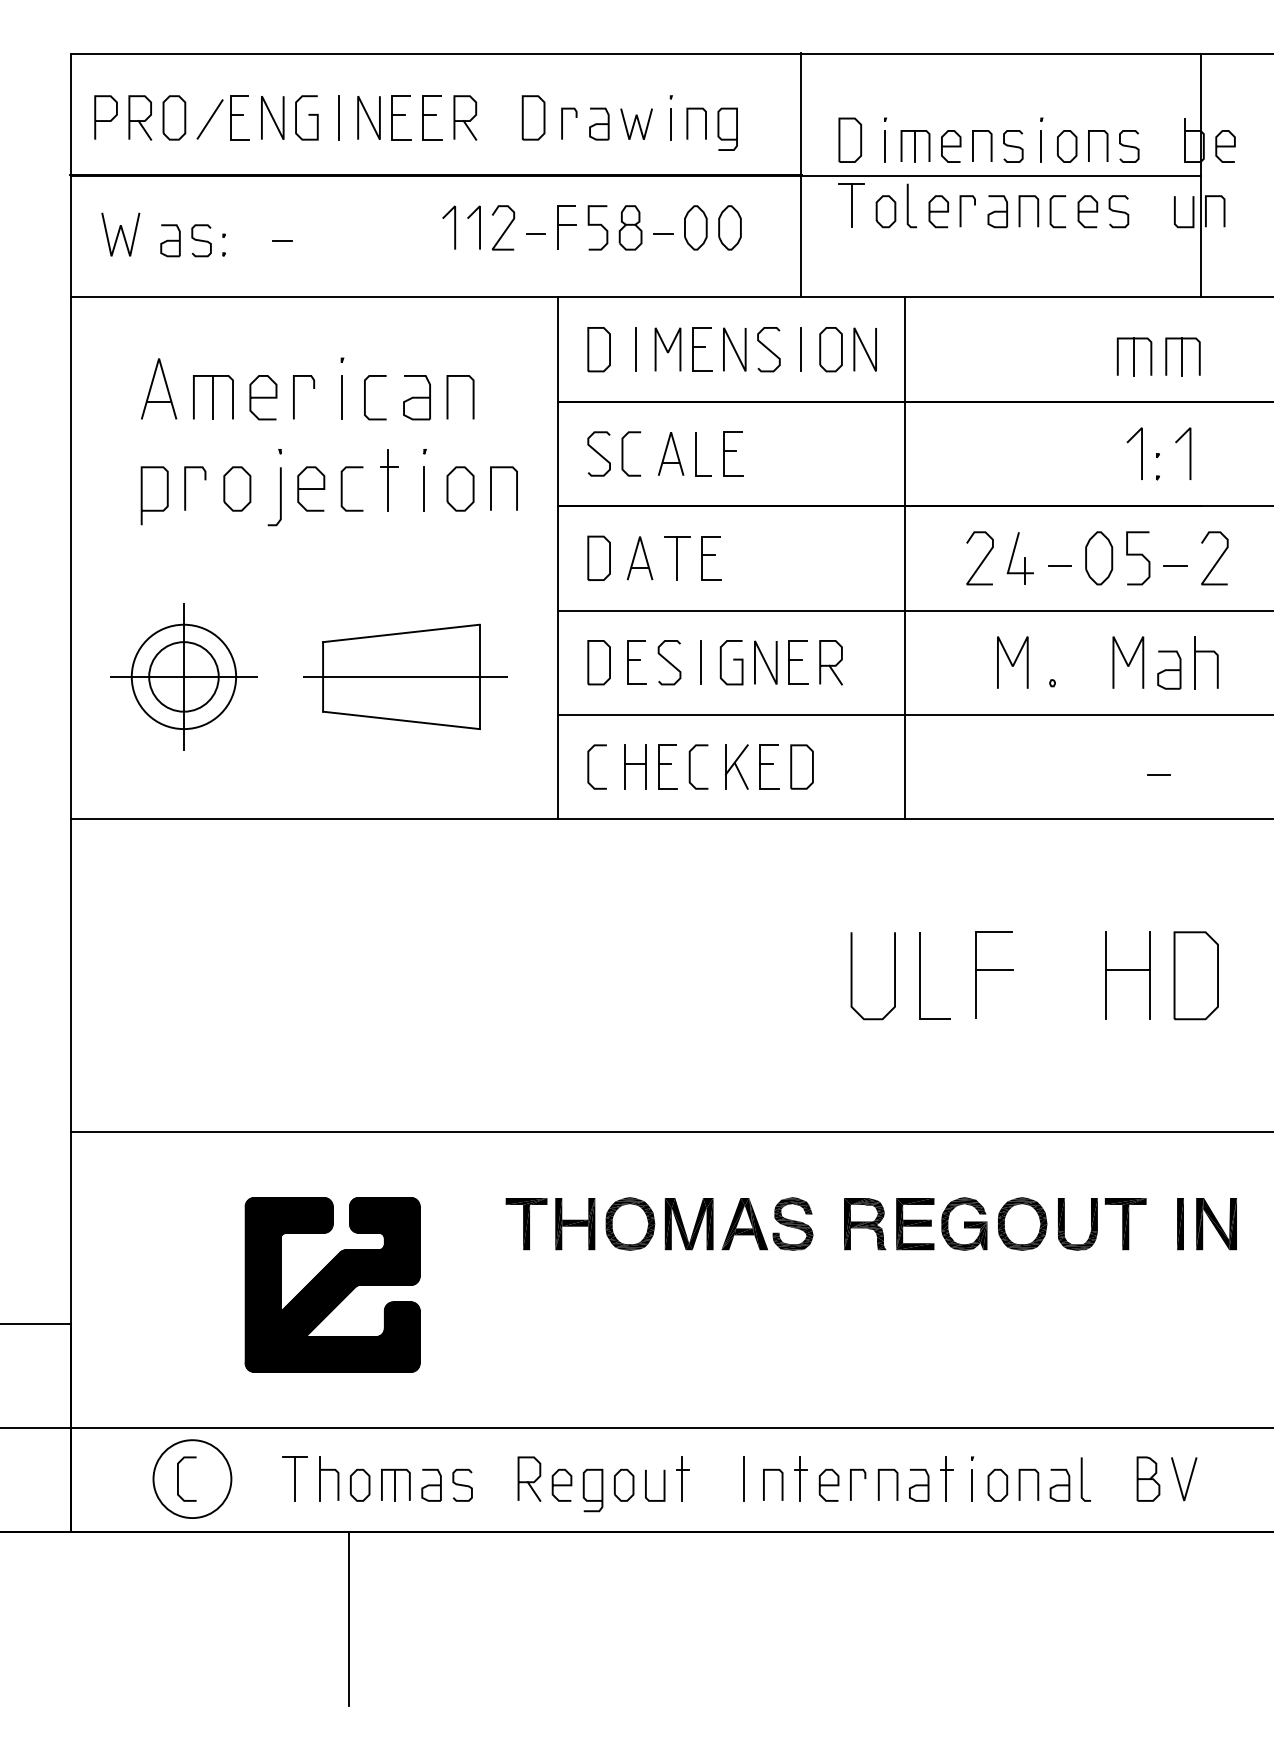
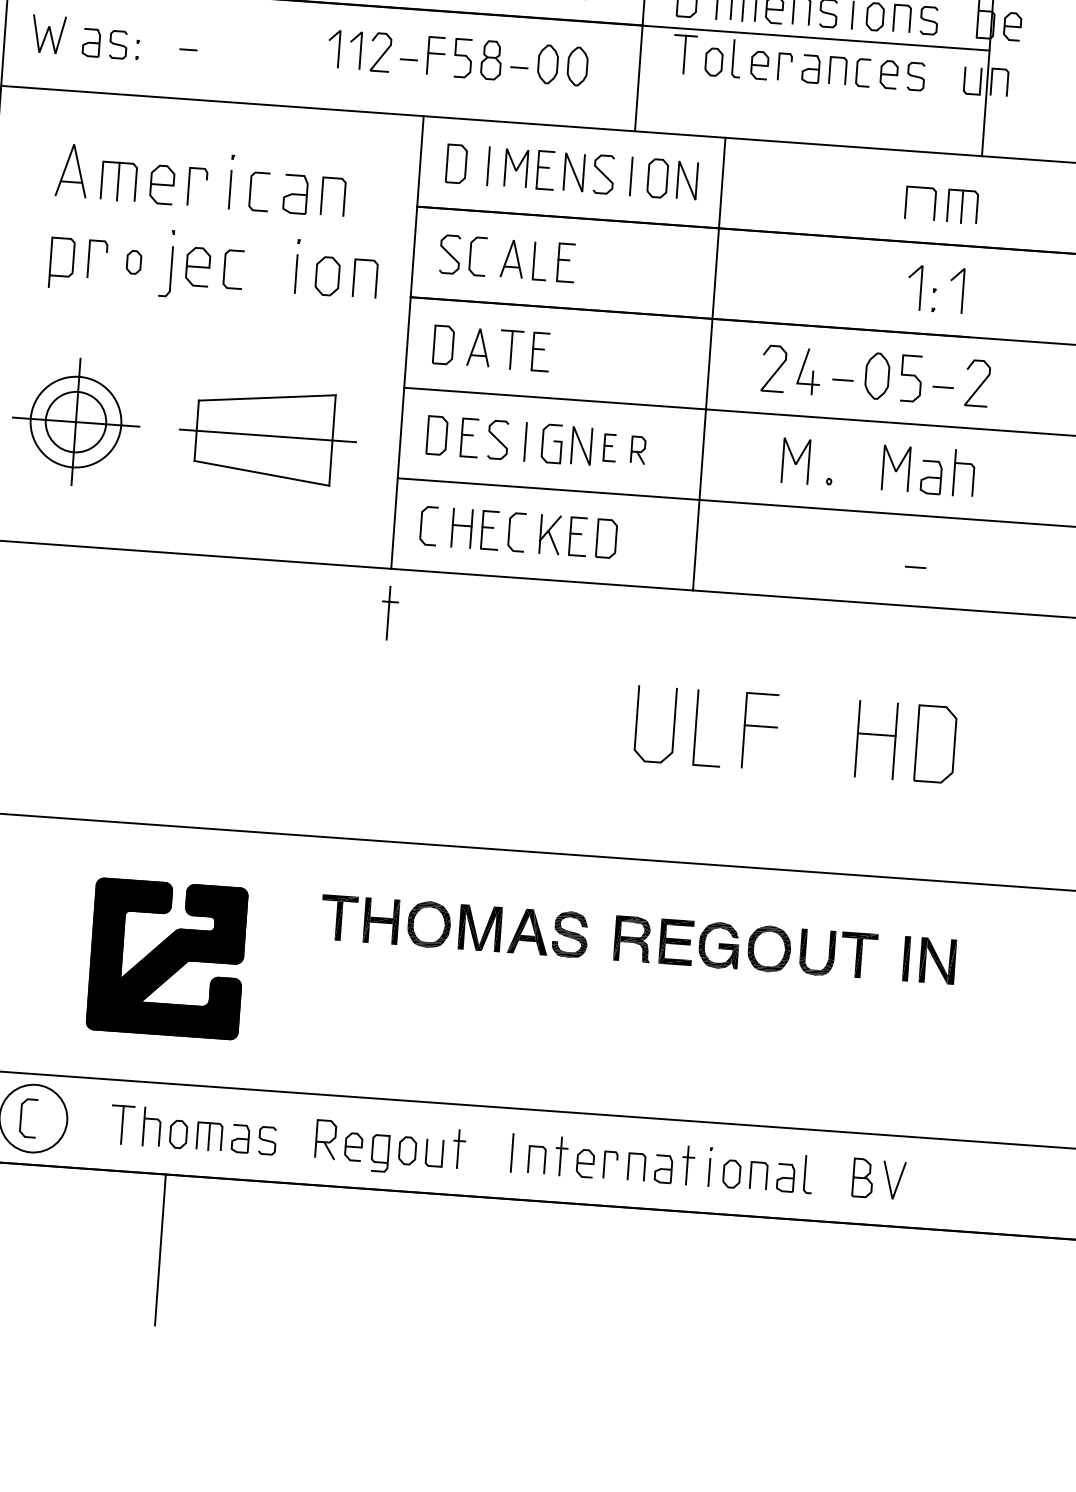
line: (1133, 356) -> (919, 203), removed
part: (389, 480) -> (389, 613), moved
part: (237, 488) -> (134, 261), size x0.6
part: (798, 662) -> (610, 447), size x0.7
part: (830, 662) -> (637, 449), size x0.7

